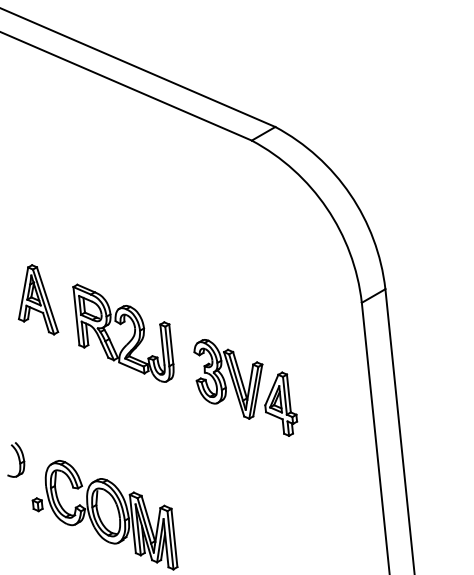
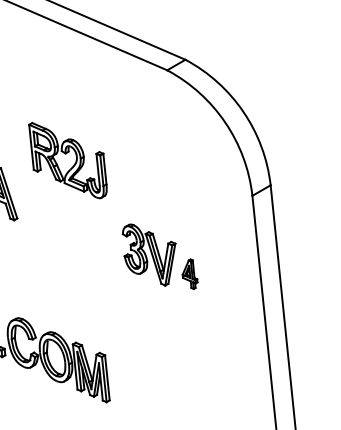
part: (120, 325) -> (65, 154), moved
part: (281, 403) -> (190, 273), size x0.6

